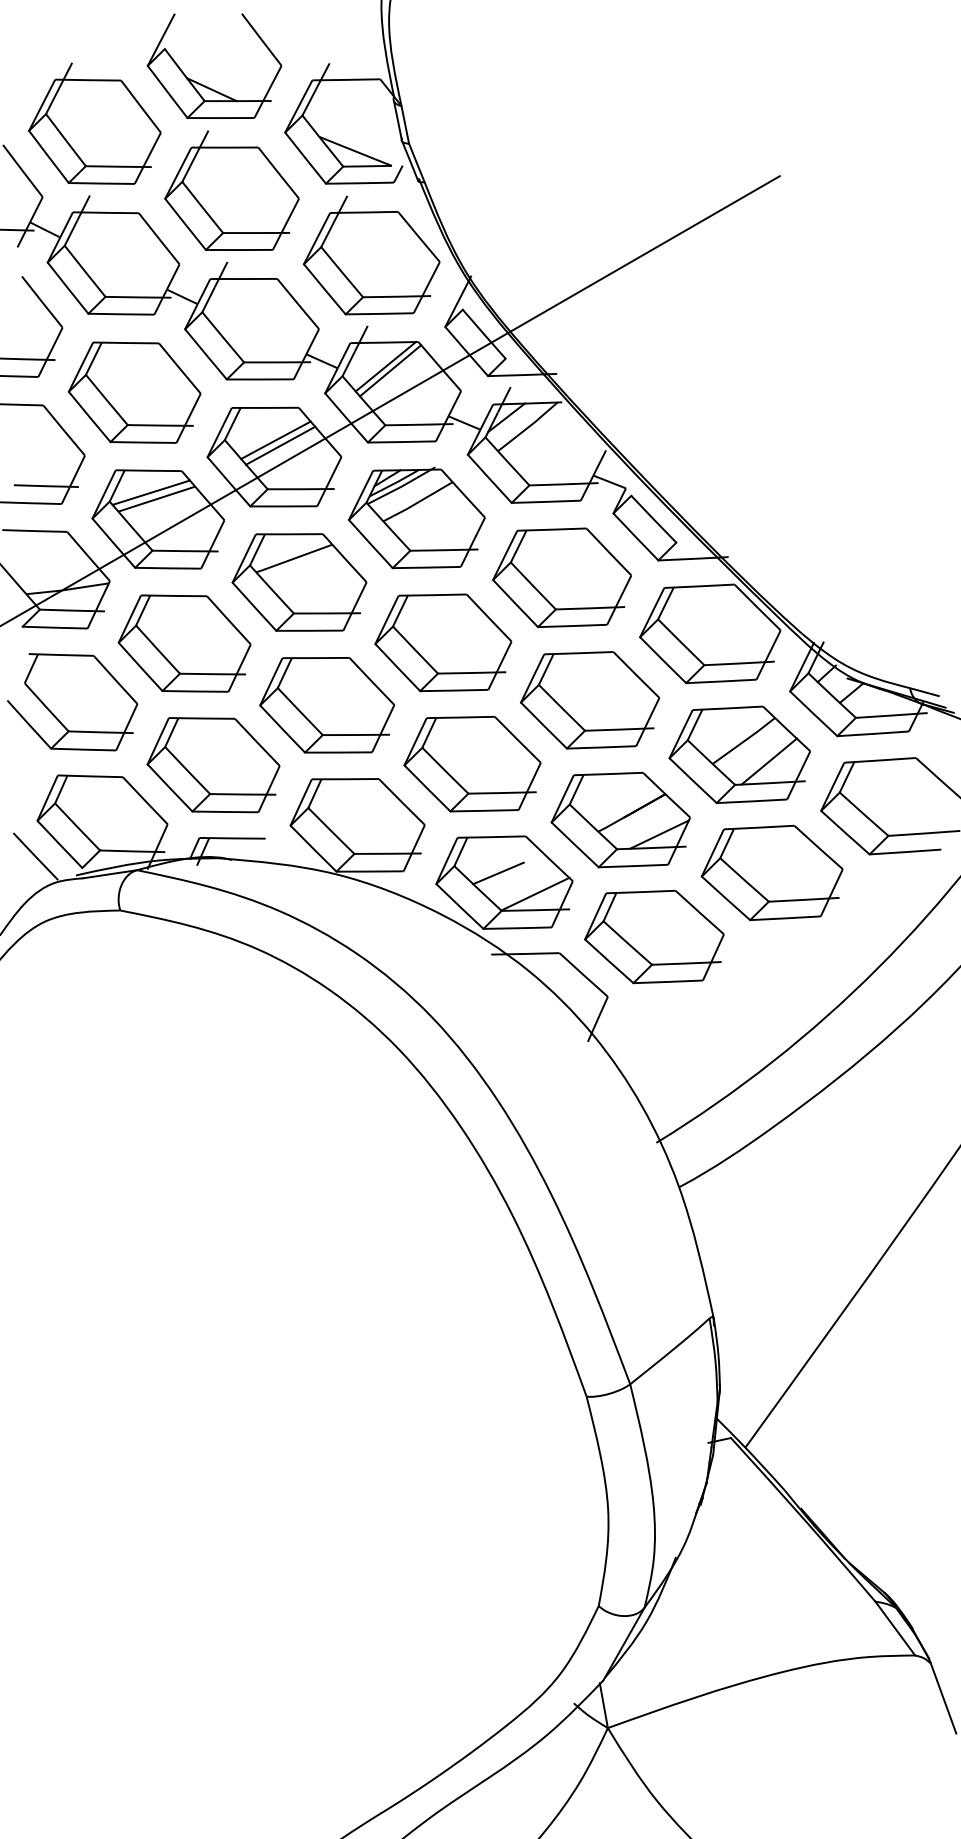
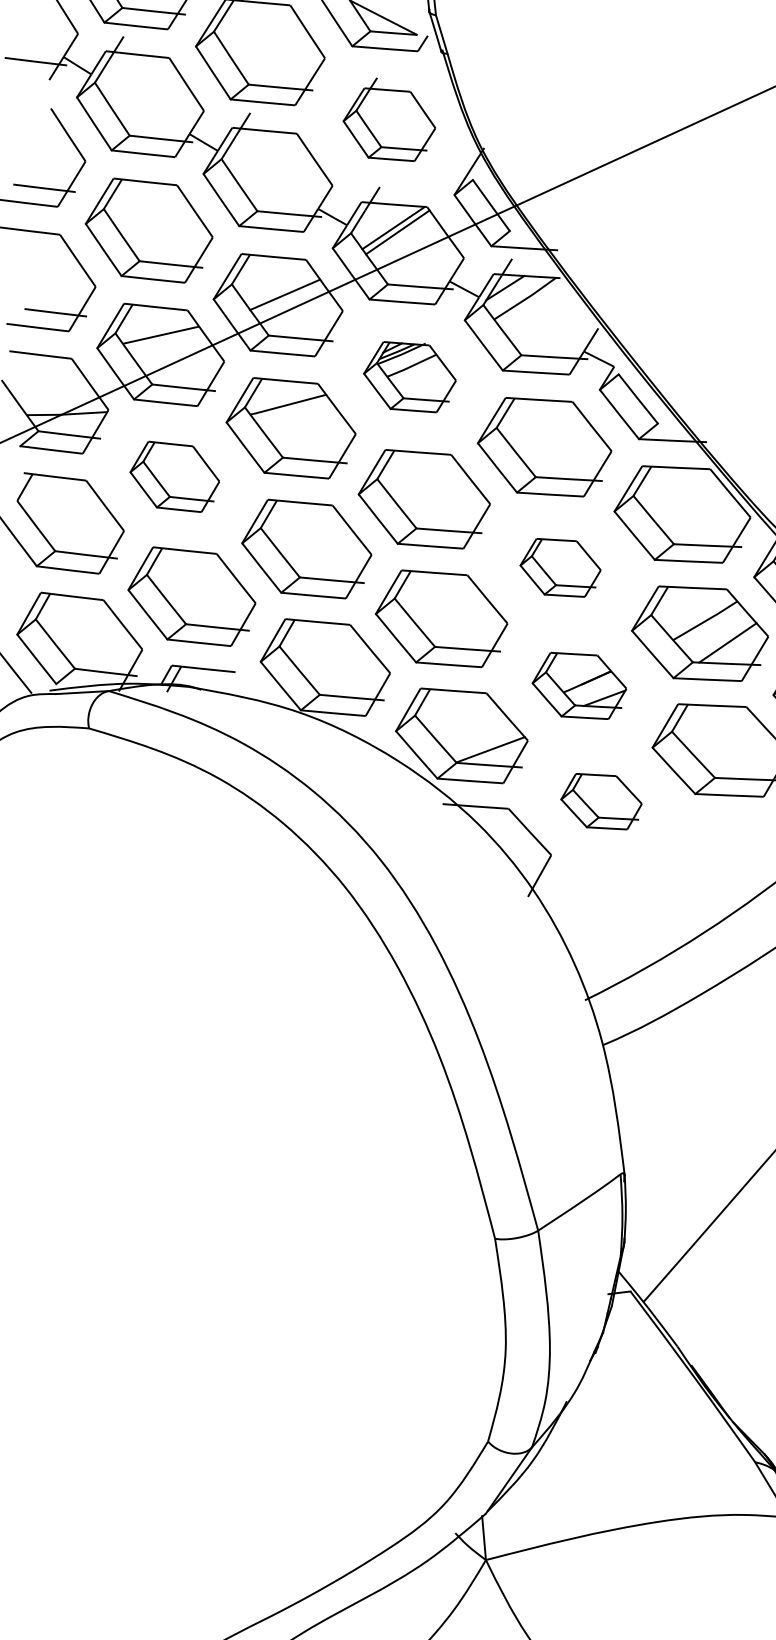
part: (371, 255) -> (389, 119), size x0.7
line: (275, 440) -> (280, 289), removed
line: (150, 492) -> (155, 328), removed
part: (416, 517) -> (409, 376), size x0.7
part: (184, 643) -> (174, 476), size x0.7
part: (589, 700) -> (560, 567), size x0.6
part: (620, 819) -> (579, 685), size x0.7
line: (498, 873) -> (456, 726), removed
part: (654, 936) -> (601, 801), size x0.6

